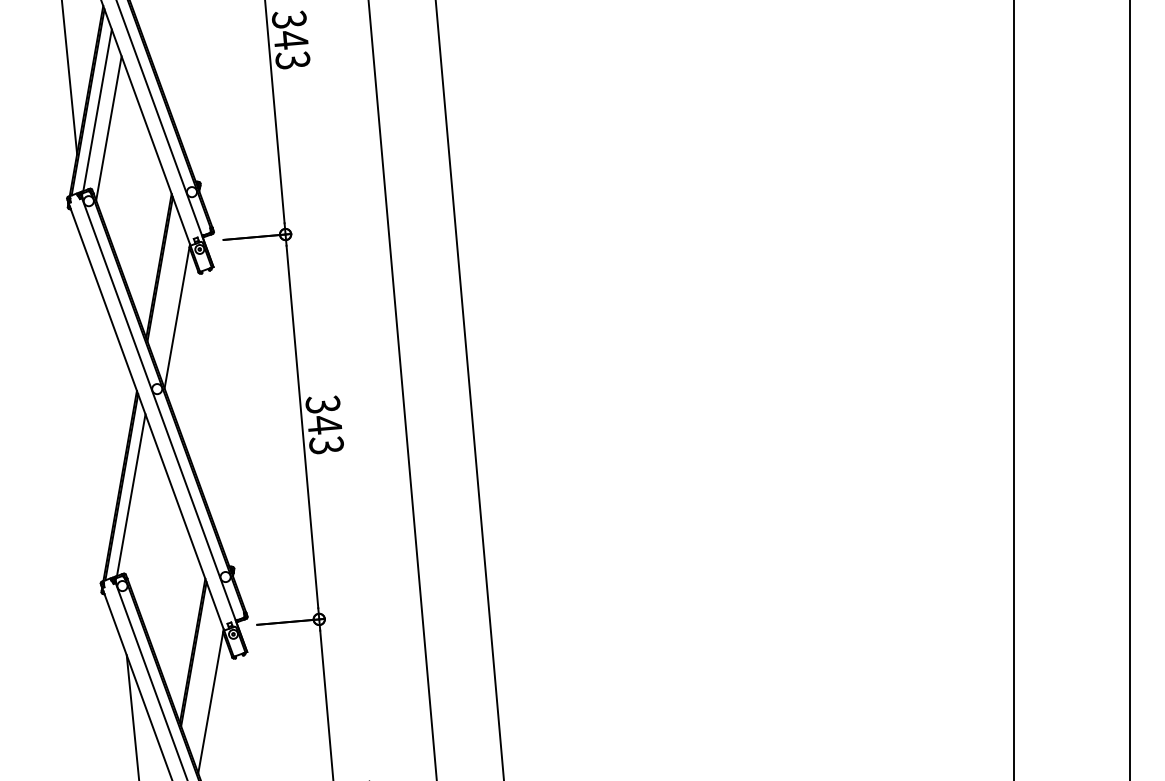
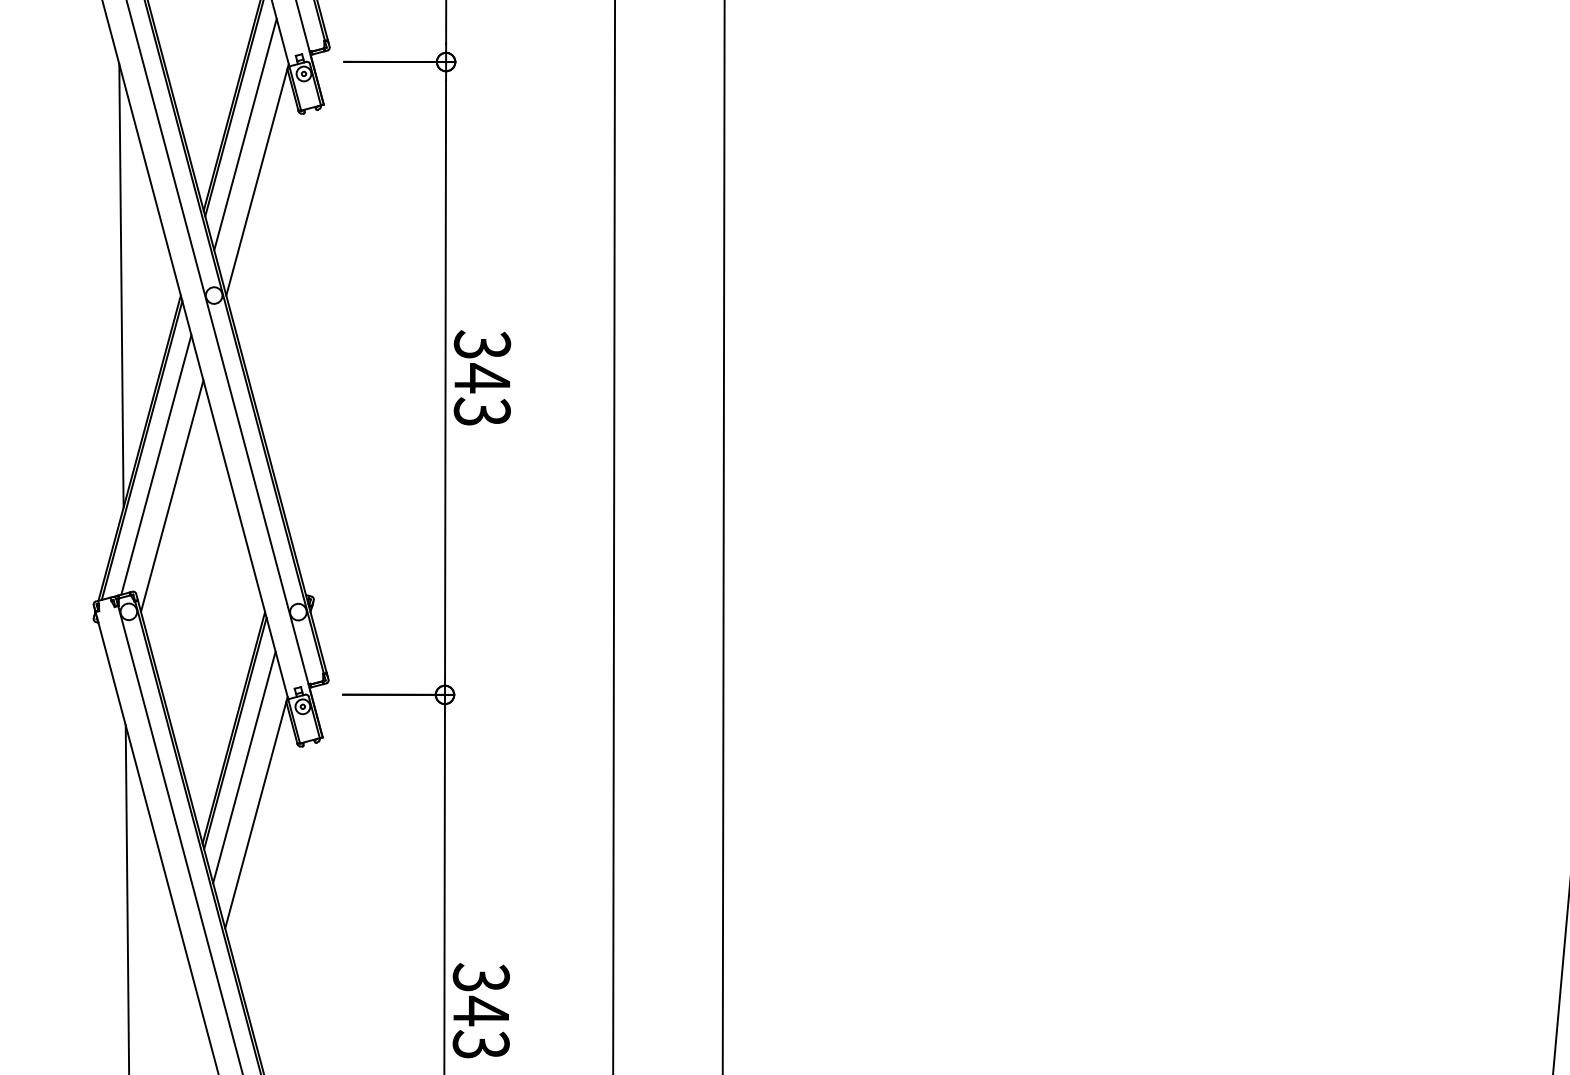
line: (167, 289) -> (245, 134), added
line: (99, 388) -> (120, 286), added
line: (142, 513) -> (172, 496), added
line: (200, 674) -> (243, 767), added

